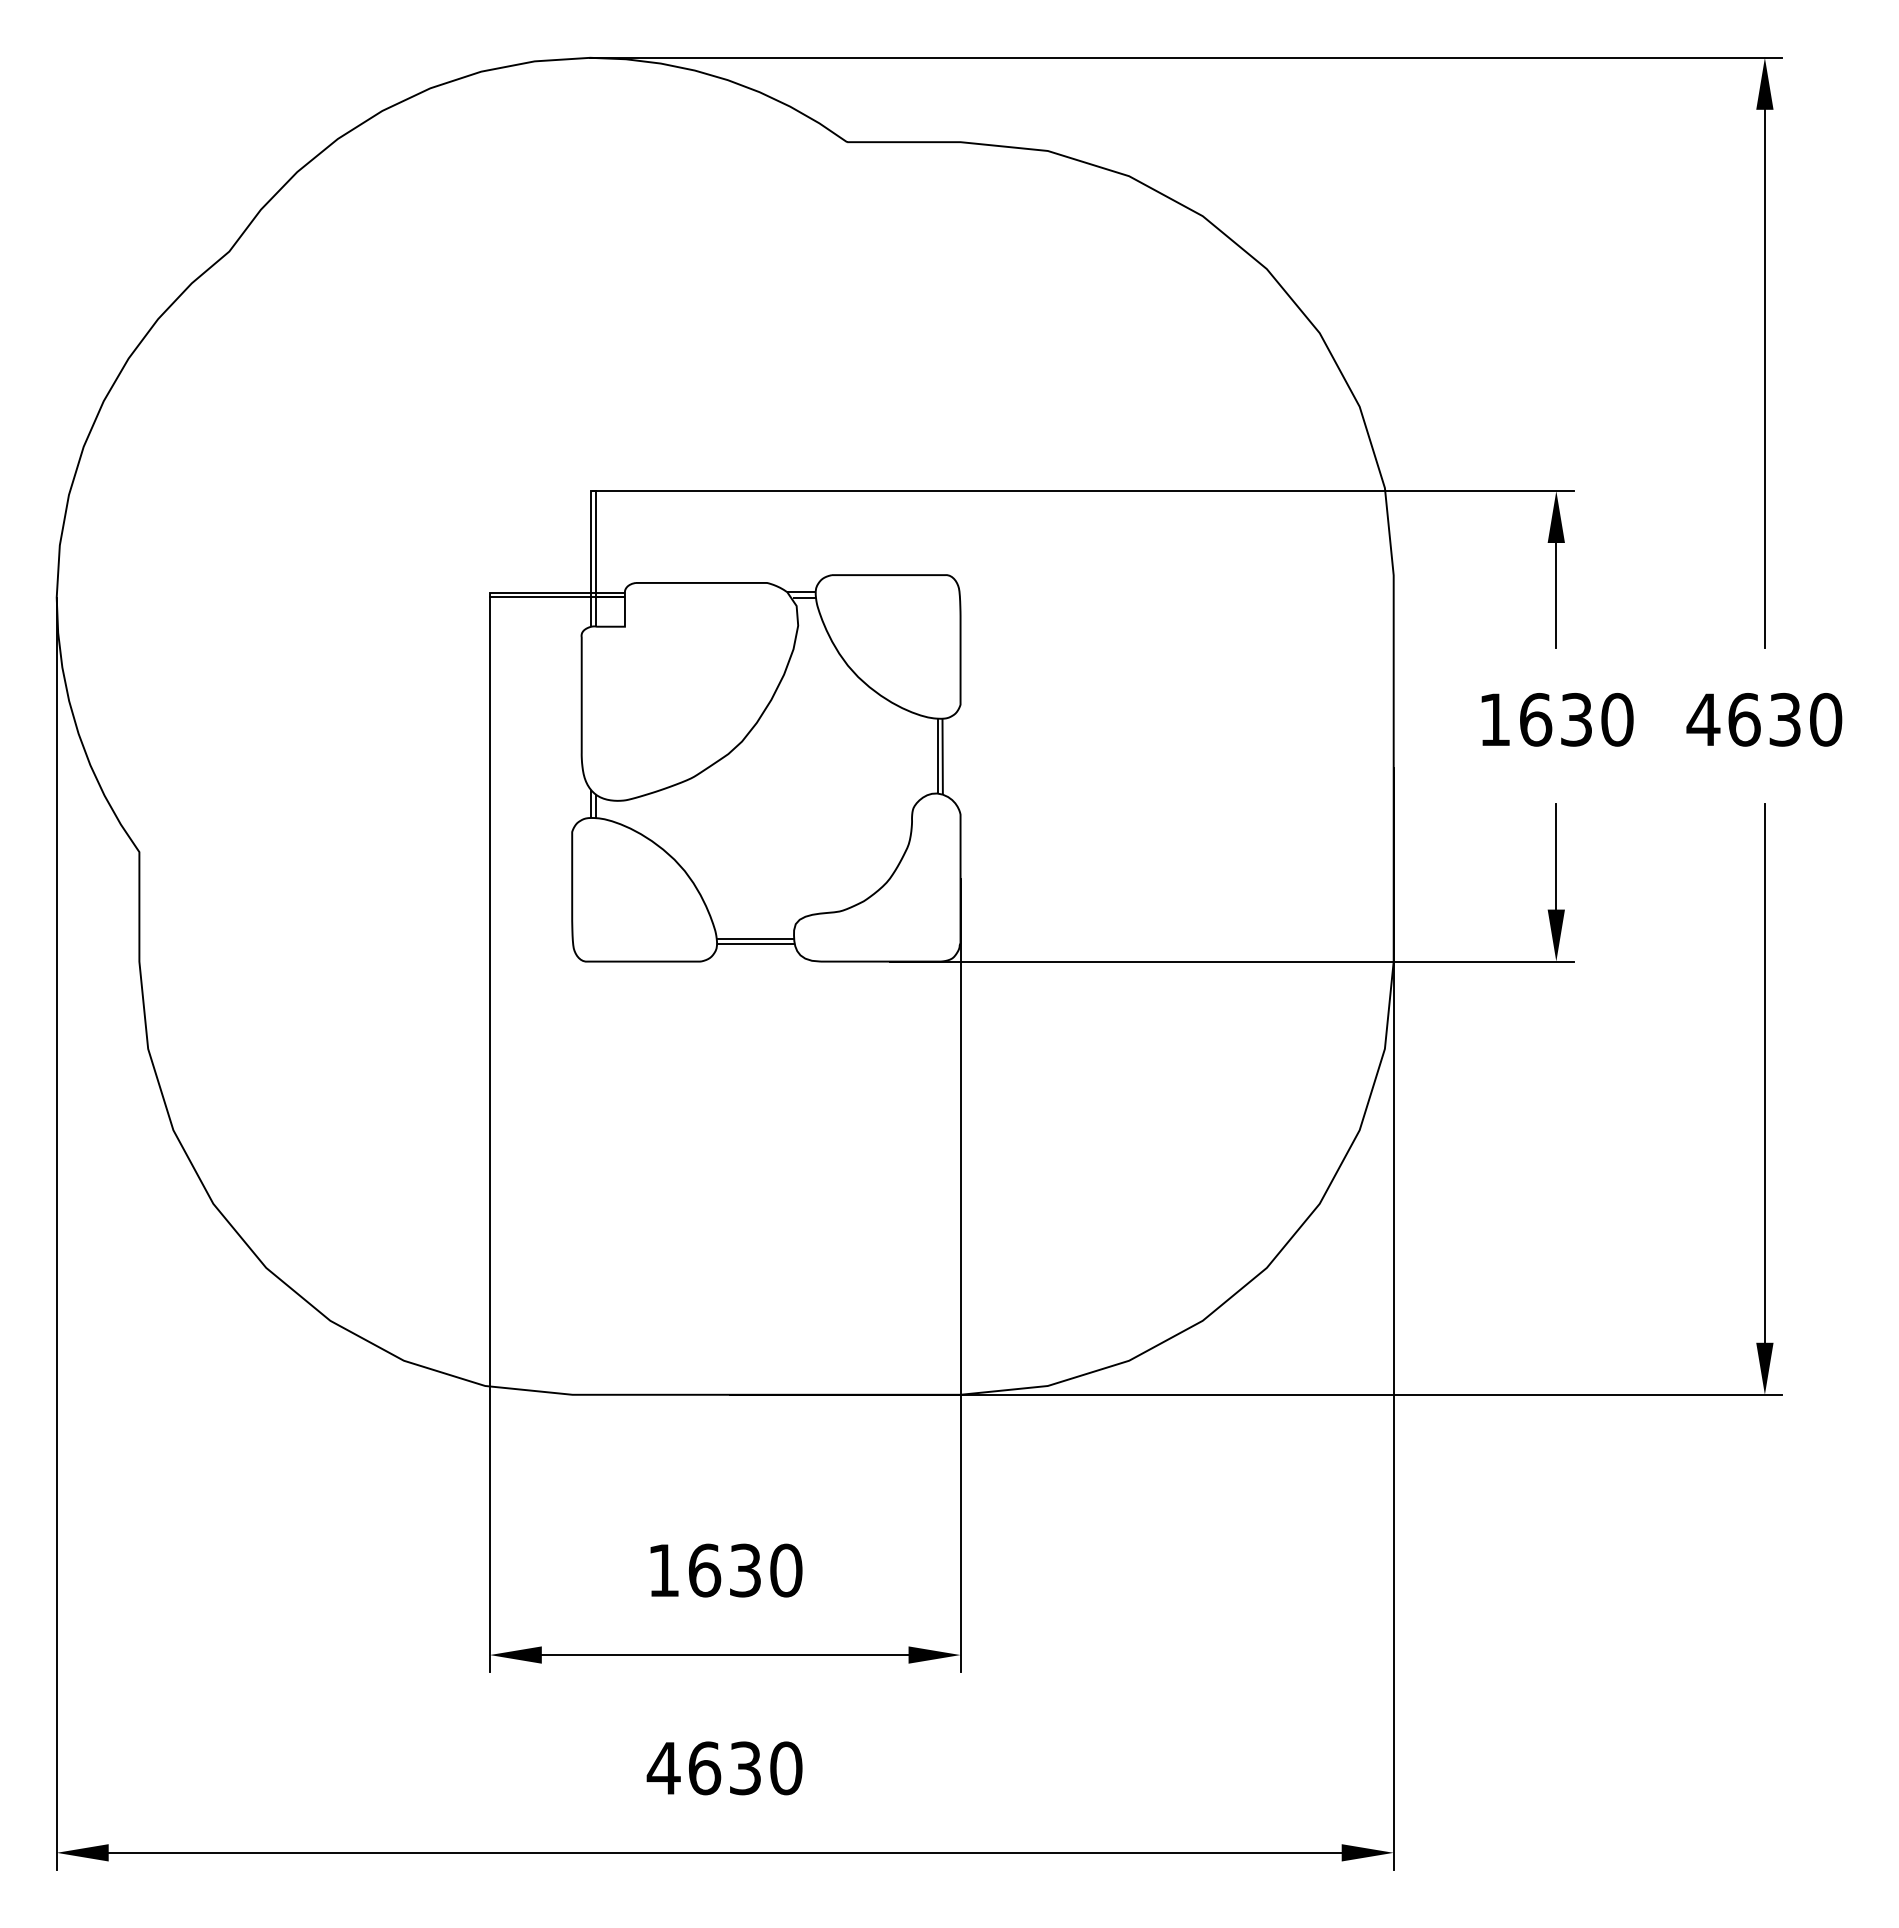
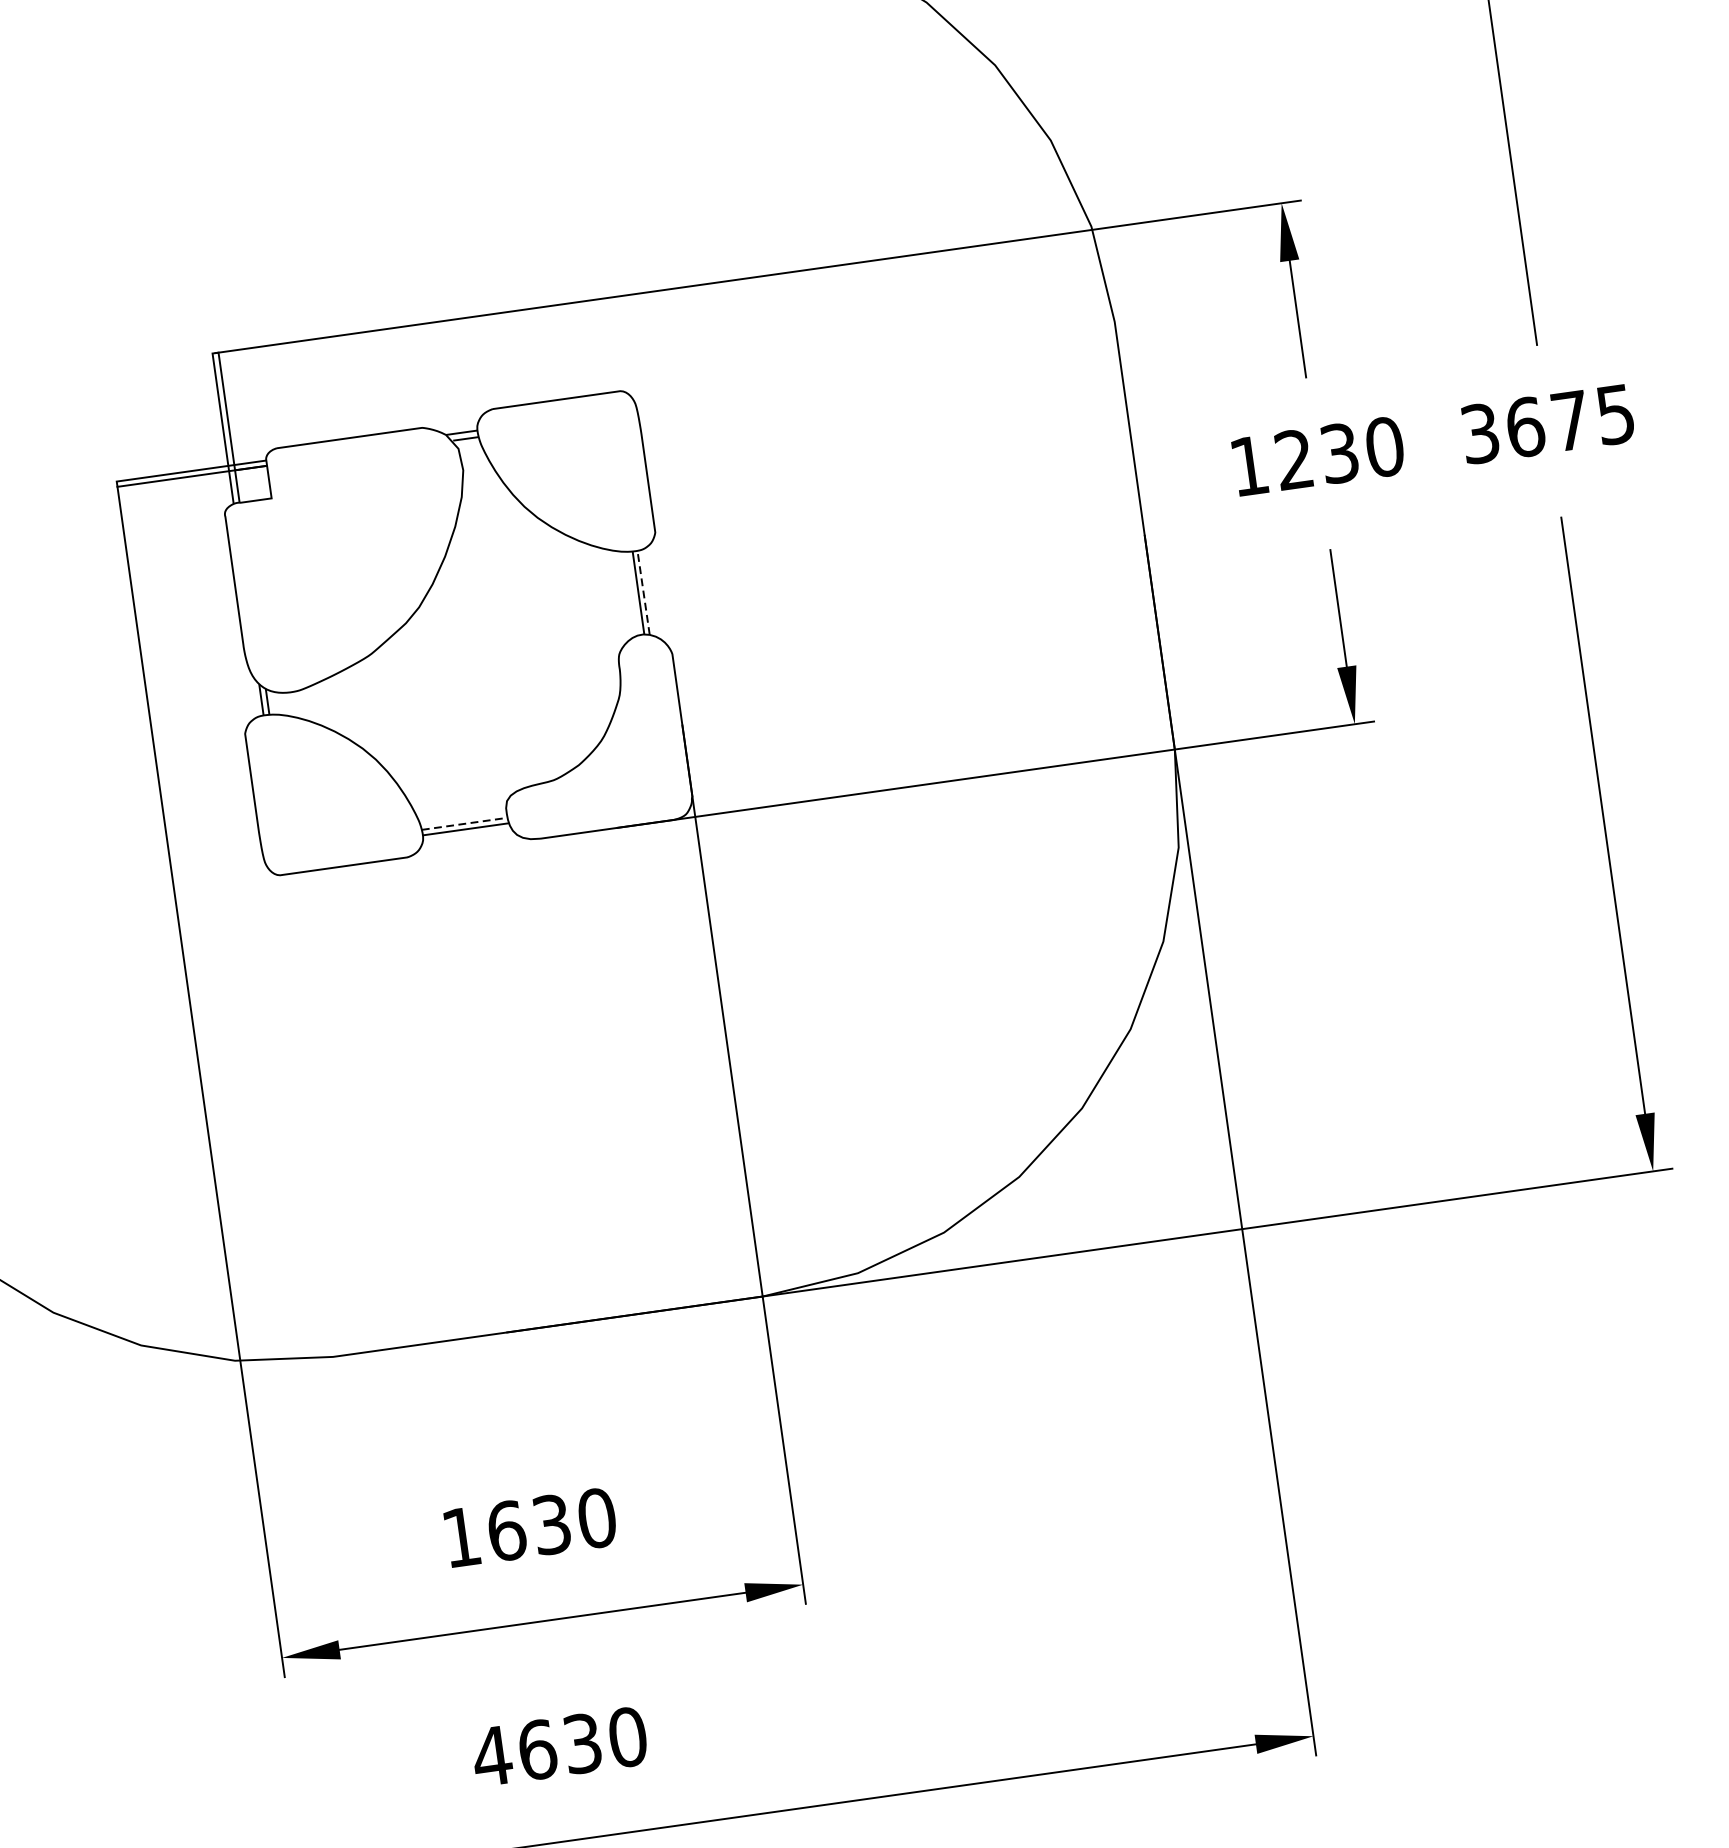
text: (1536, 719) -> (1295, 459), 1630 -> 1230
text: (1764, 719) -> (1547, 423), 4630 -> 3675
line: (942, 756) -> (643, 592), solid -> dashed
line: (755, 939) -> (464, 824), solid -> dashed

